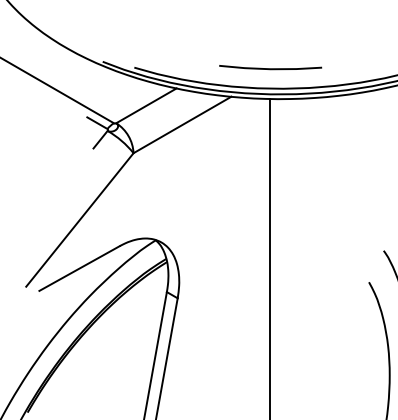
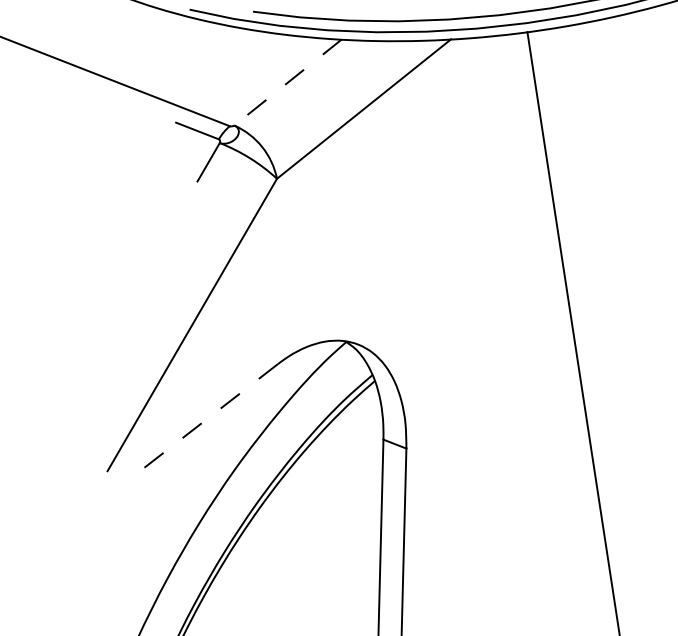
line: (146, 105) -> (287, 81), solid -> dashed
line: (79, 268) -> (205, 419), solid -> dashed

